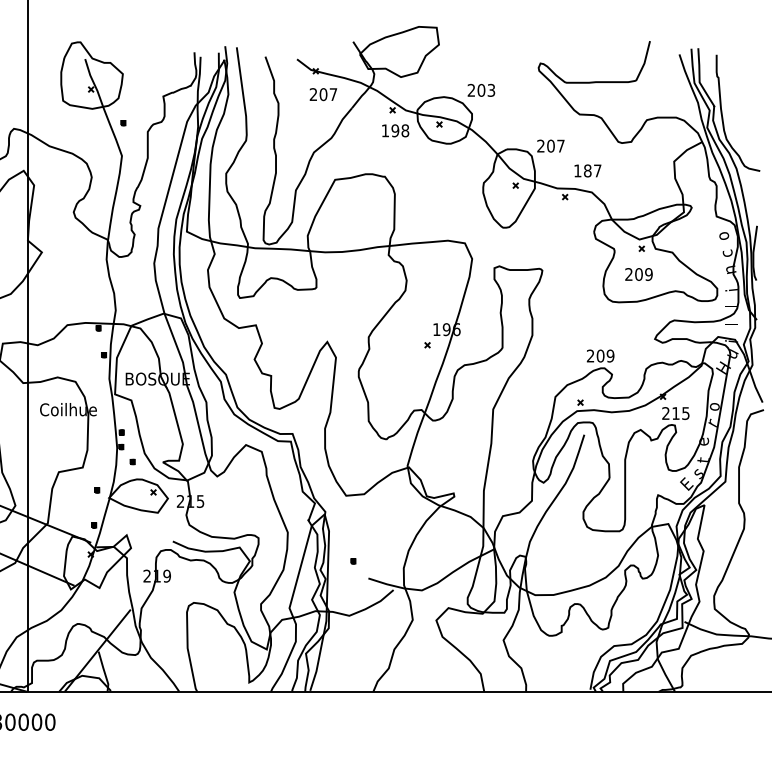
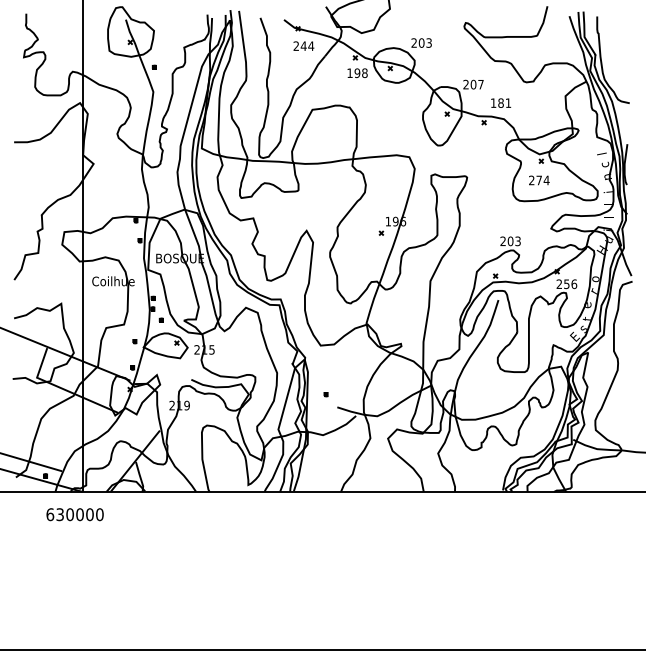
text: (328, 93) -> (307, 45), 207 -> 244
text: (597, 170) -> (508, 102), 187 -> 181
text: (722, 235) -> (601, 151), o -> l
text: (643, 274) -> (542, 180), 209 -> 274
text: (609, 354) -> (517, 240), 209 -> 203
text: (680, 413) -> (570, 284), 215 -> 256

